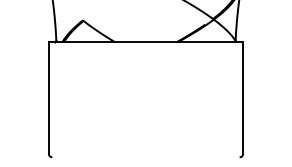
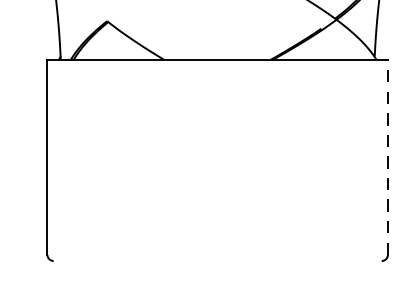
line: (243, 98) -> (388, 157), solid -> dashed

